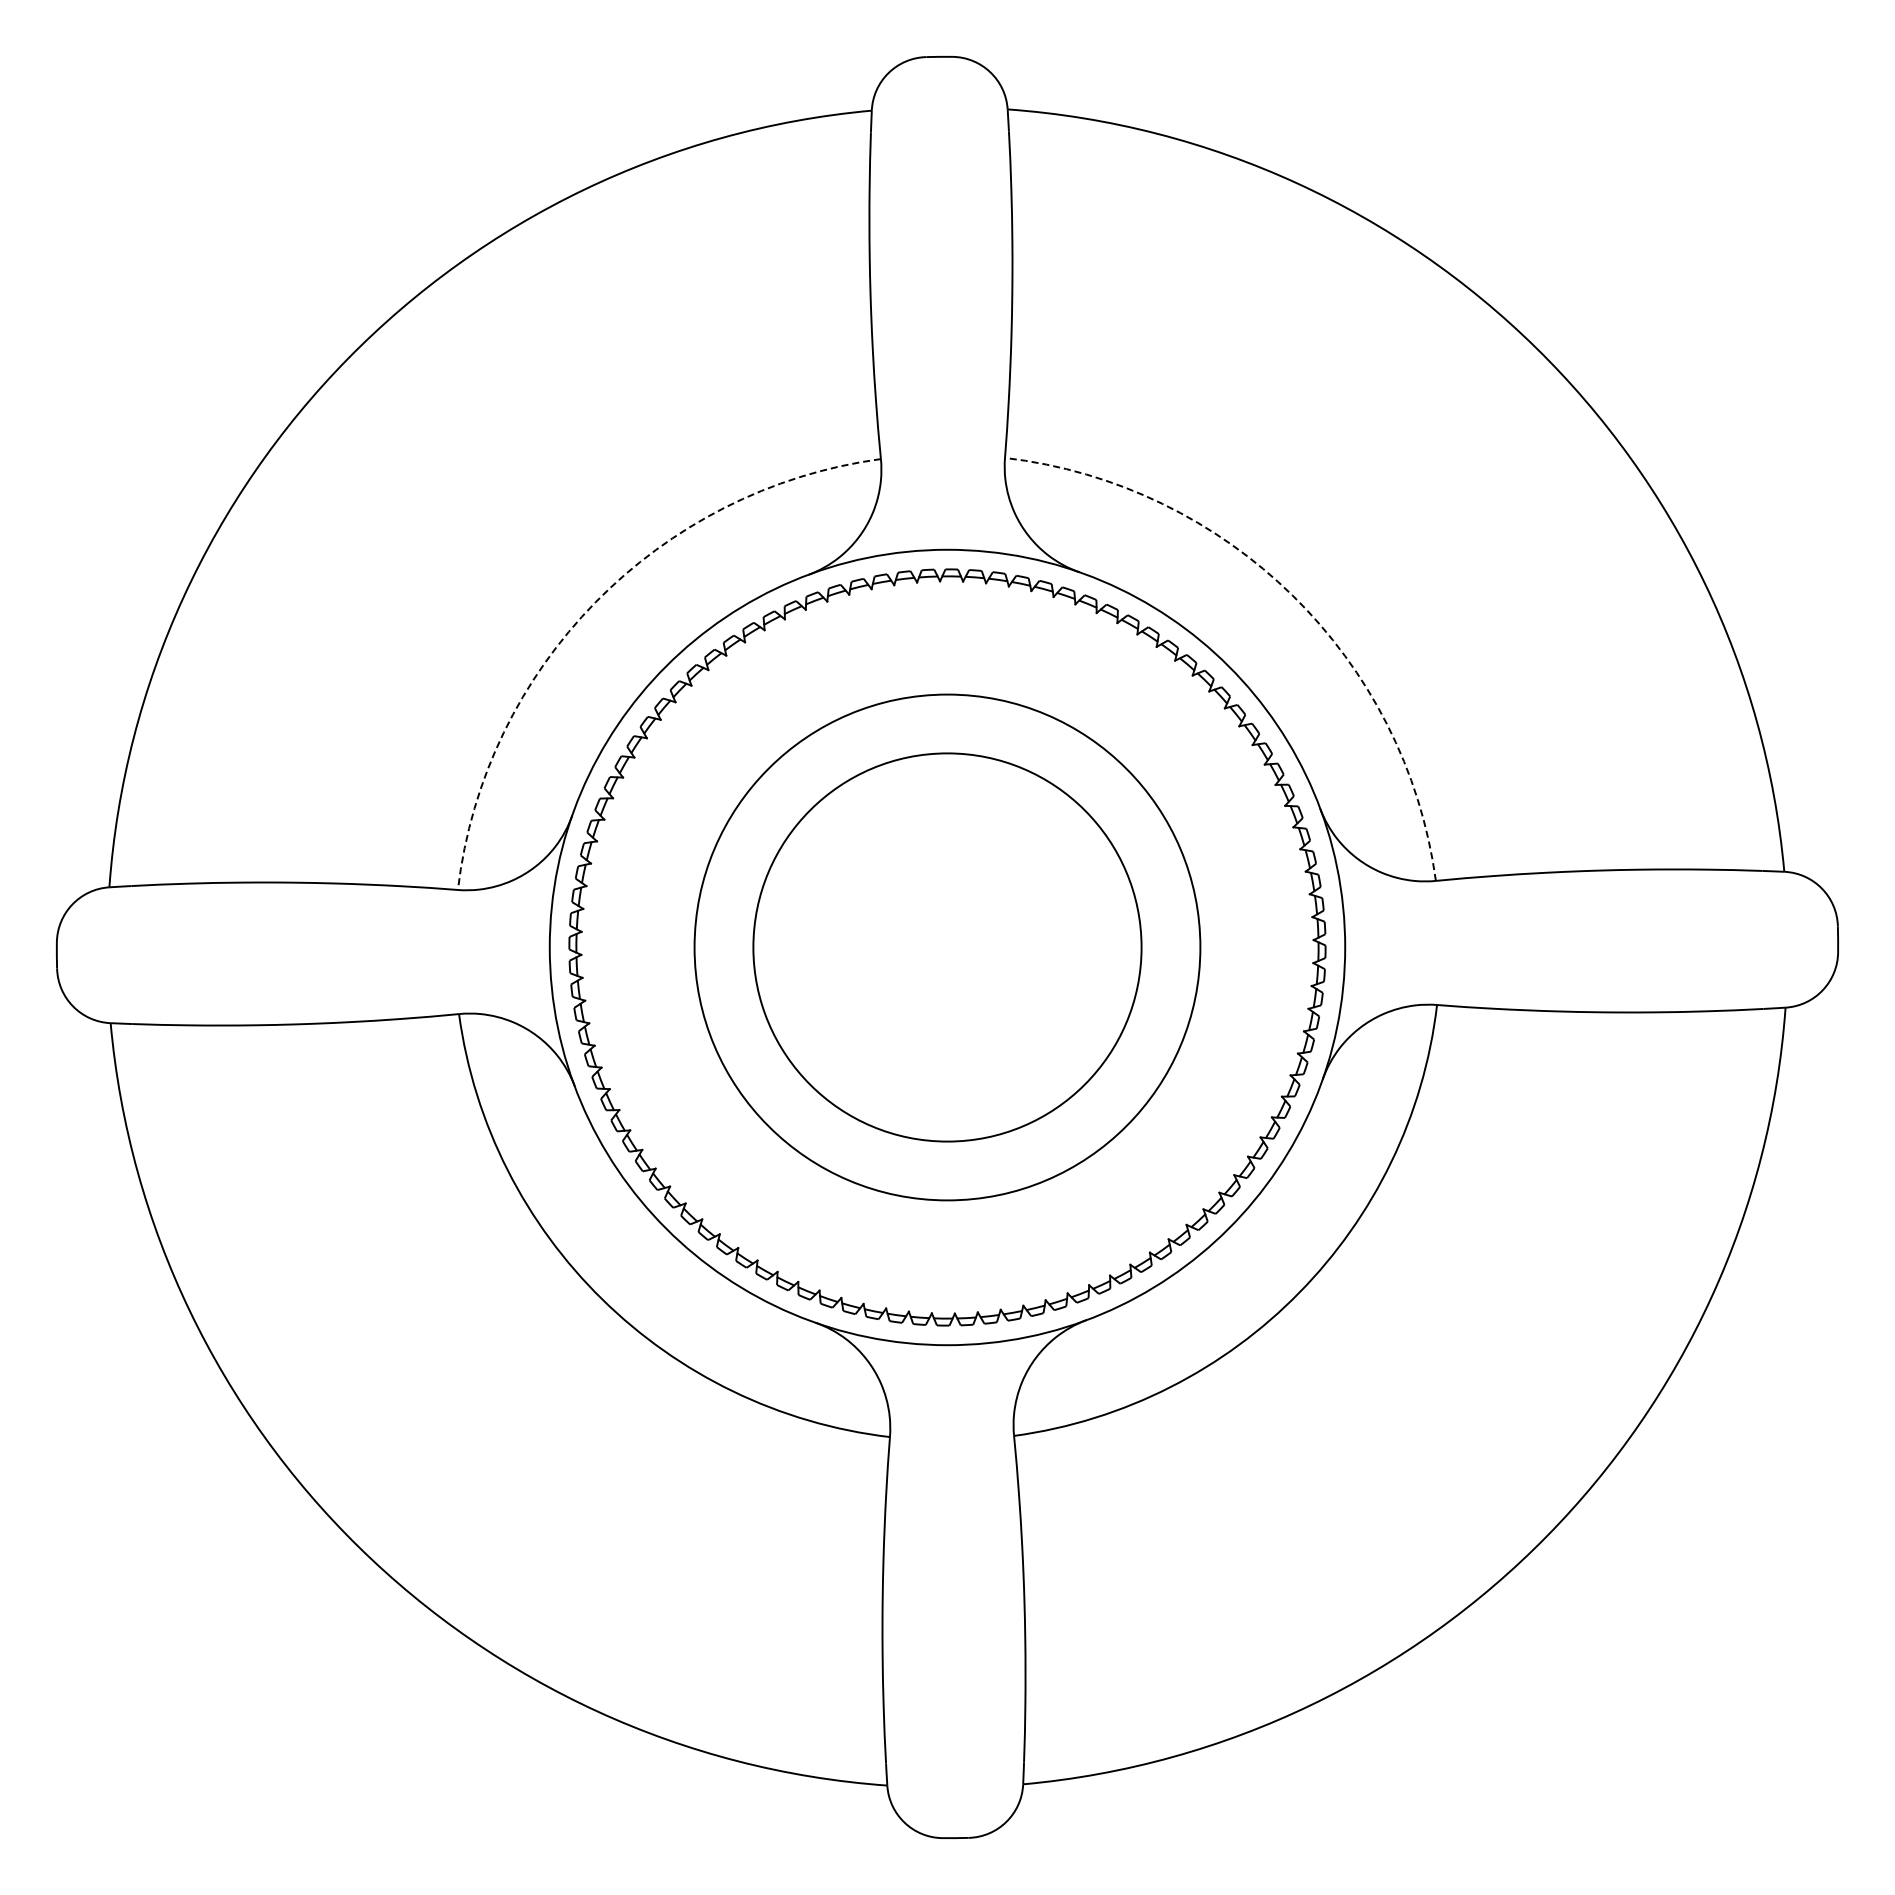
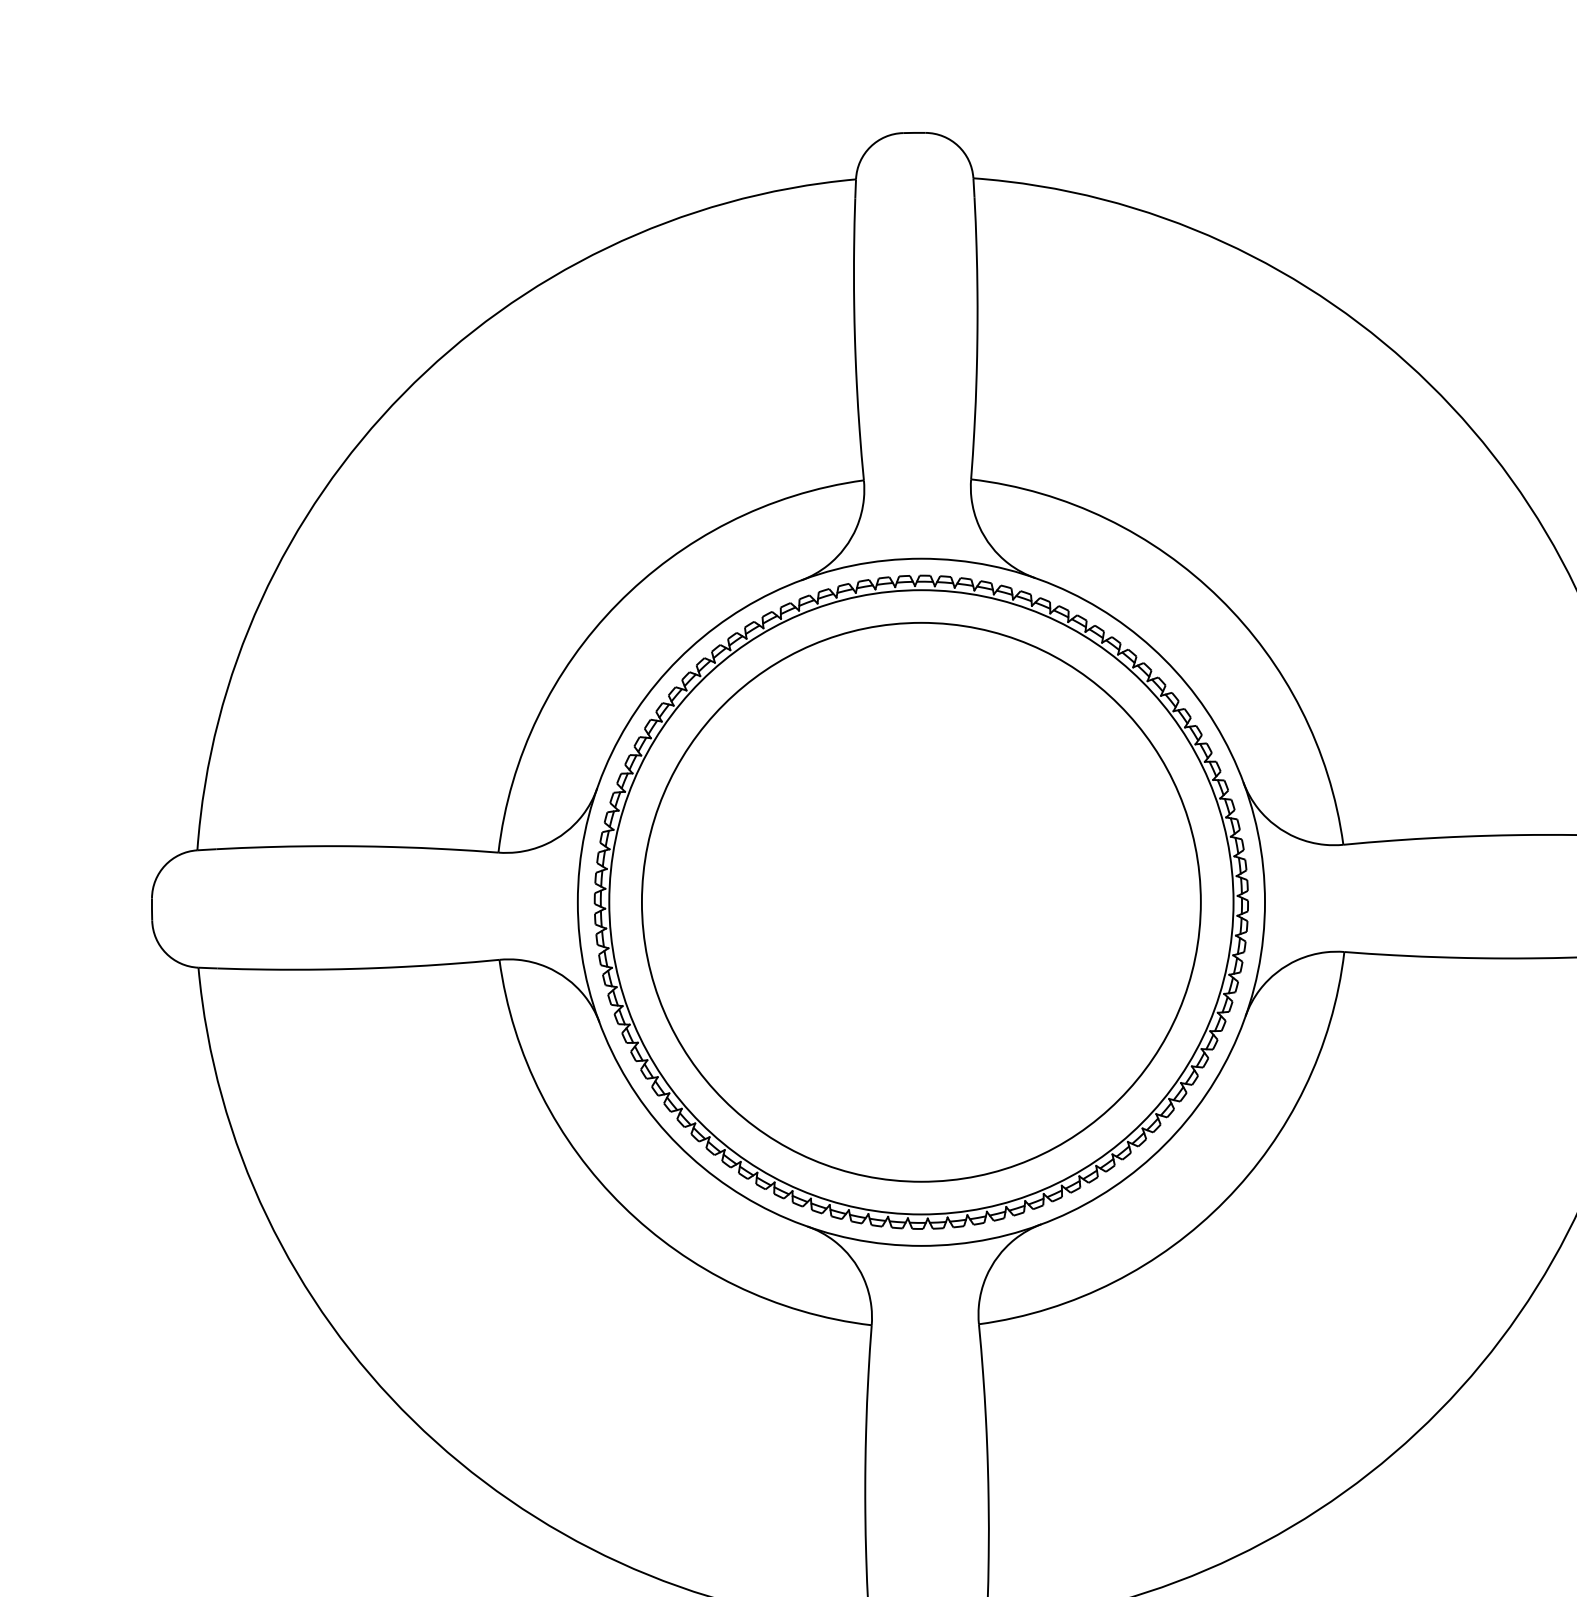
arc: (1292, 595) -> (1219, 598), dashed -> solid
arc: (595, 602) -> (617, 604), dashed -> solid
circle: (947, 947) -> (921, 902), size x1.43
circle: (947, 947) -> (921, 902), size x1.67

